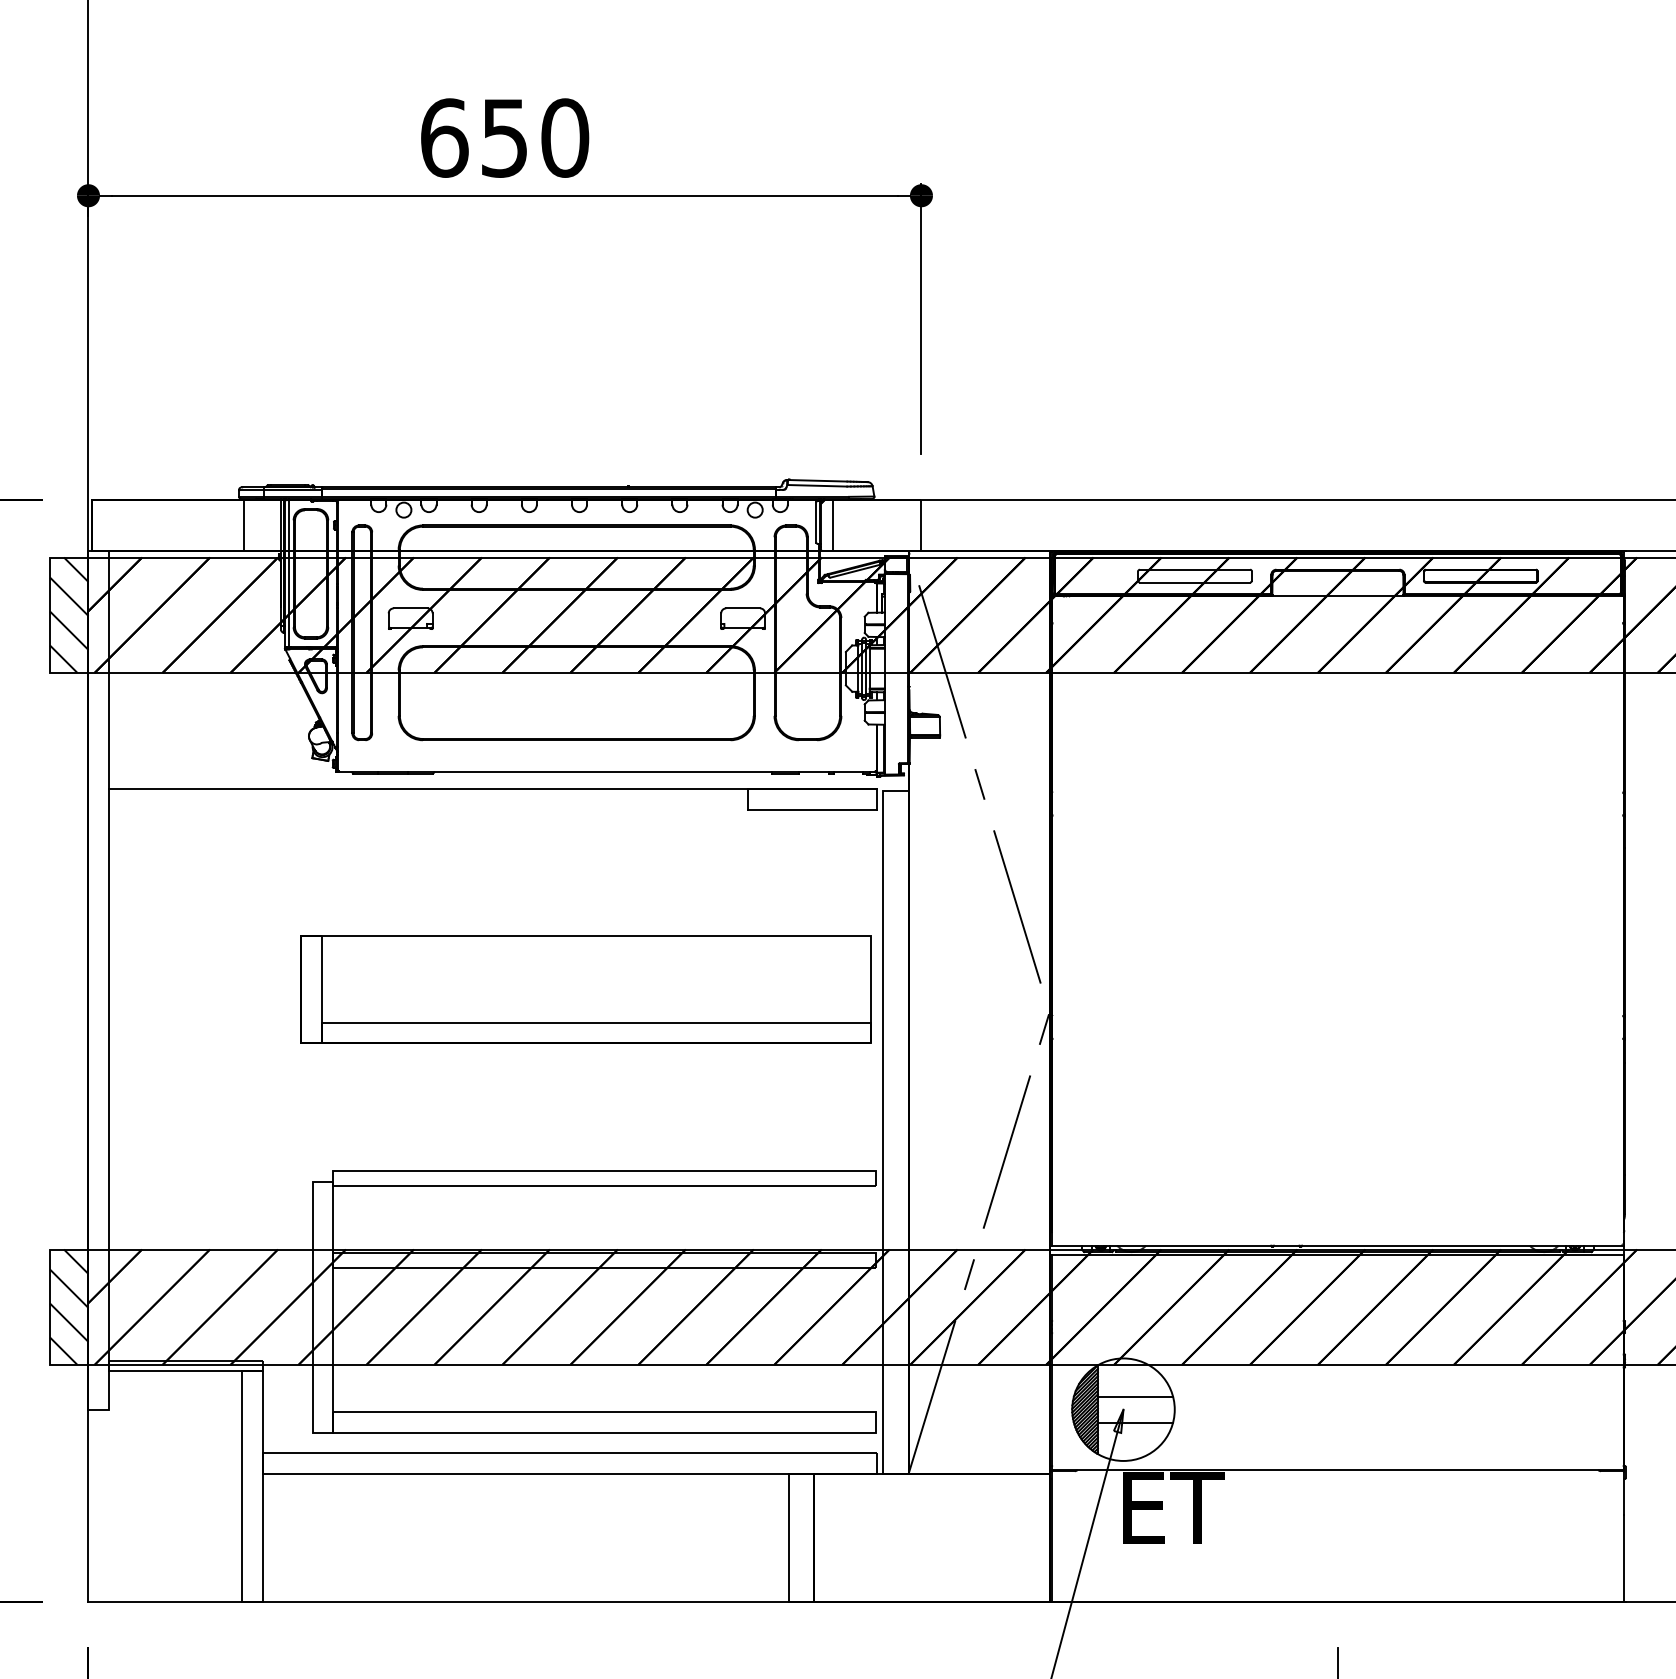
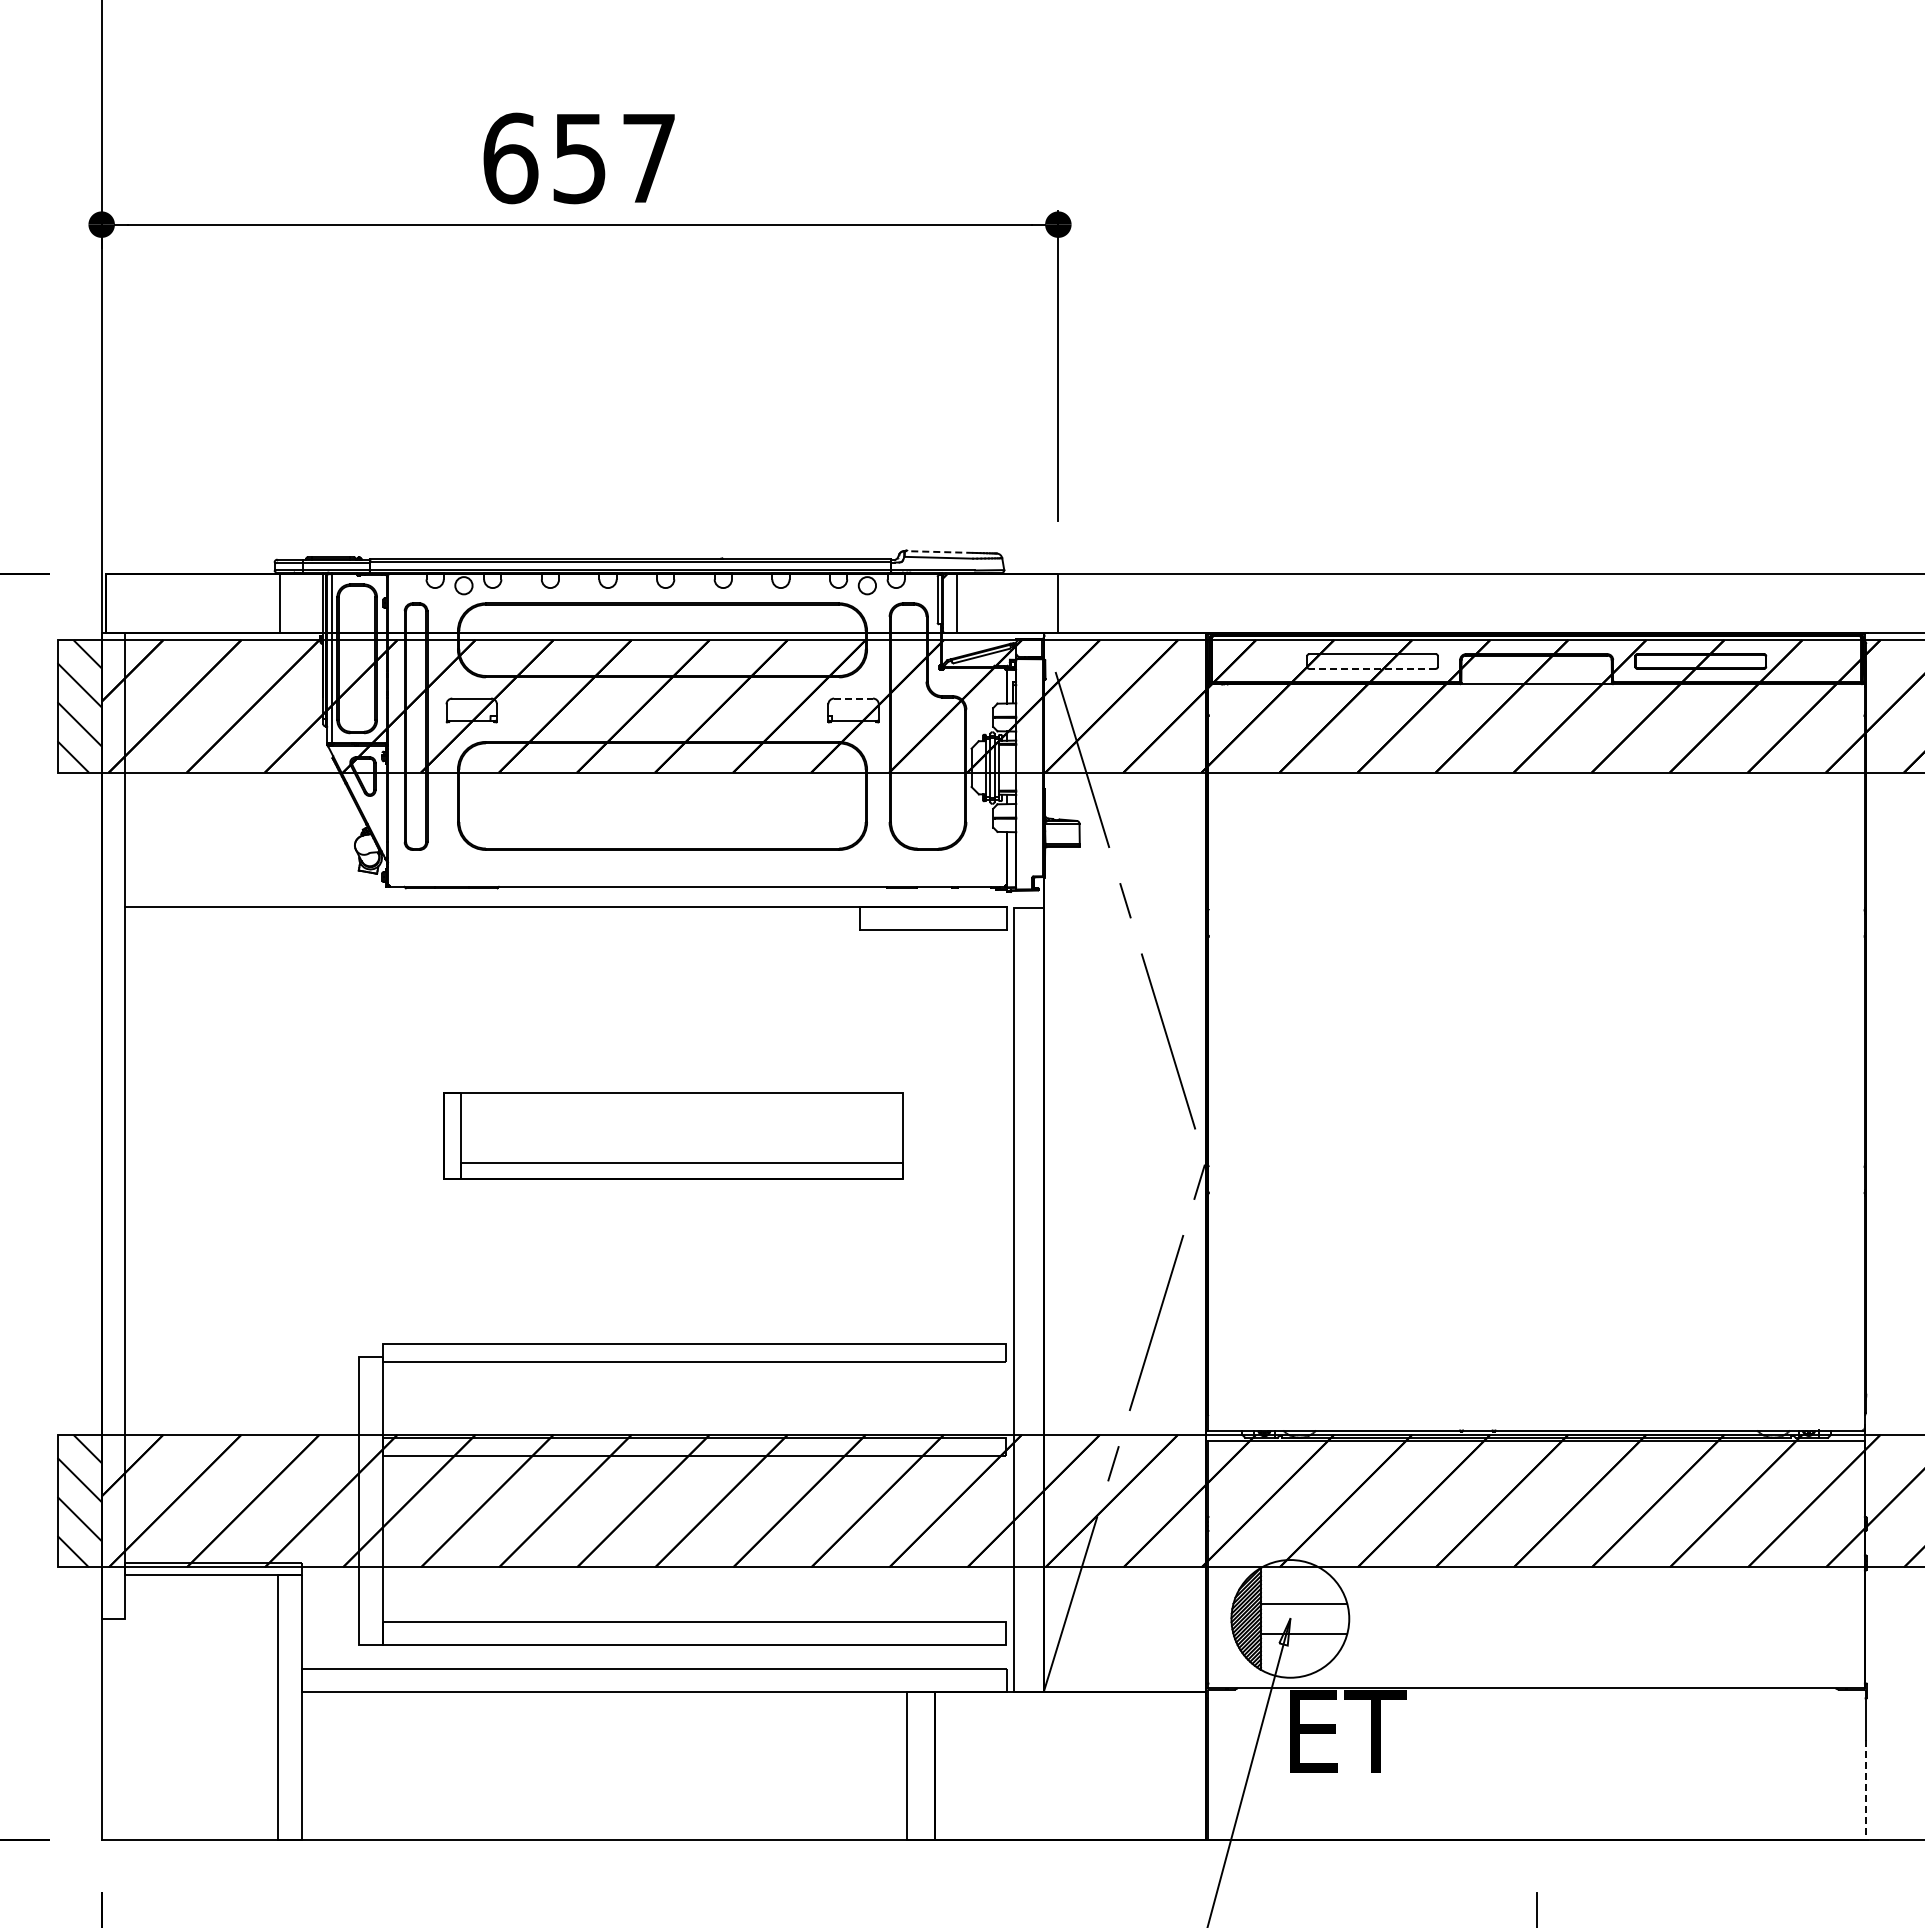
text: (565, 138) -> (649, 158), 650 -> 657
line: (817, 481) -> (938, 552), solid -> dashed
line: (1194, 582) -> (1372, 668), solid -> dashed
line: (743, 608) -> (854, 698), solid -> dashed
part: (586, 988) -> (673, 1135), size x0.7
line: (1624, 1559) -> (1865, 1790), solid -> dashed

